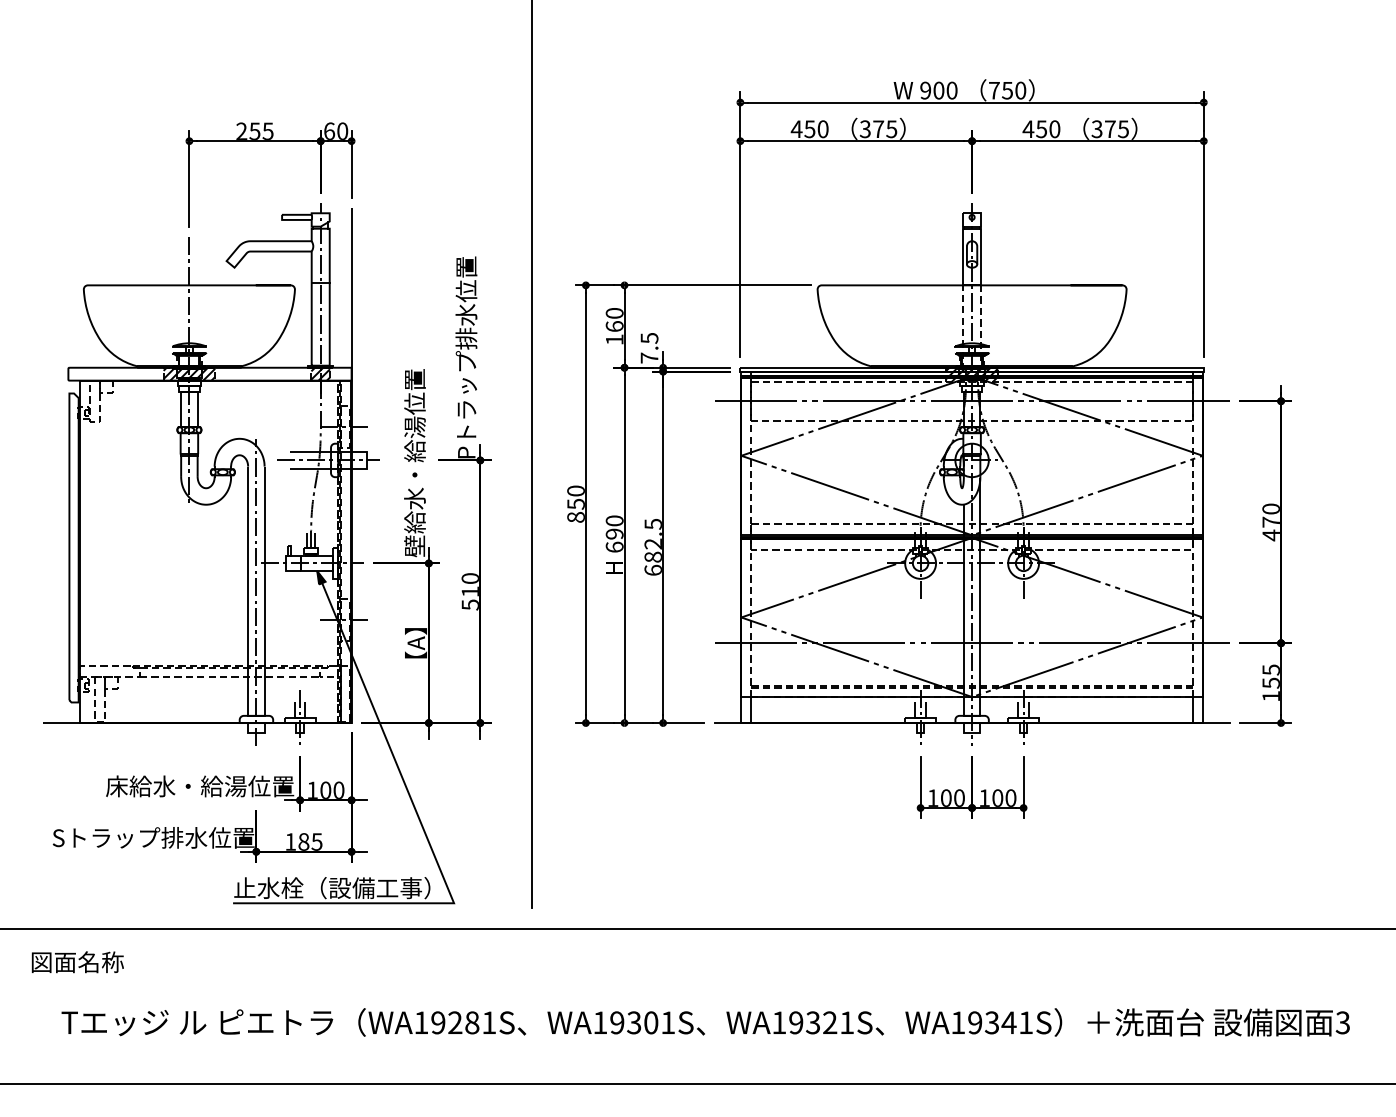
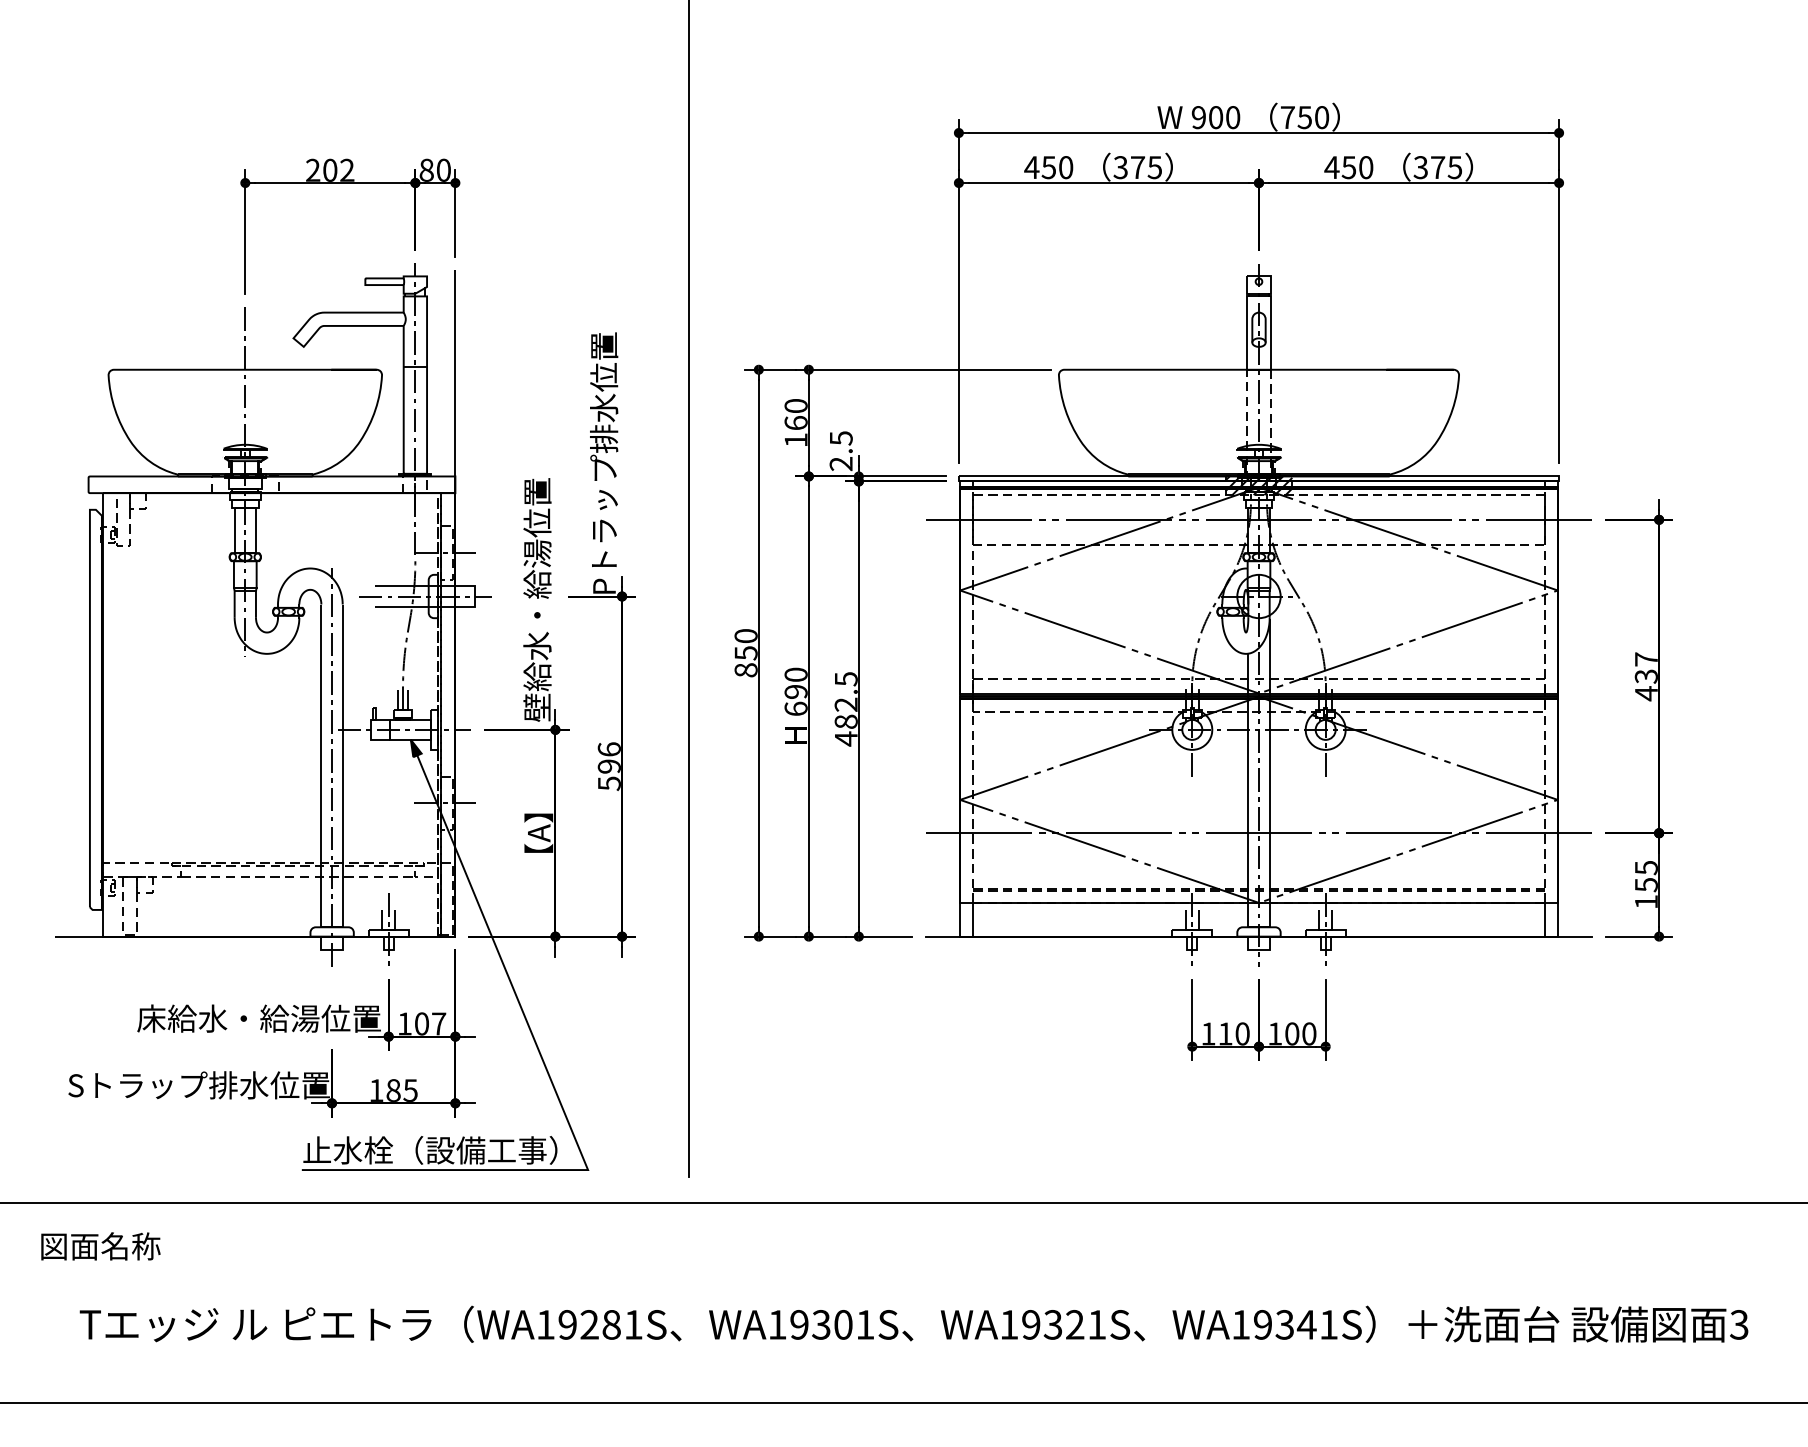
text: (261, 130) -> (338, 169), 255 -> 202
text: (329, 130) -> (426, 169), 60 -> 80
text: (649, 357) -> (841, 463), 7.5 -> 2.5
hatch: (189, 373) -> (245, 483), removed
hatch: (320, 373) -> (415, 483), removed
text: (1270, 515) -> (1645, 667), 470 -> 437
text: (652, 570) -> (845, 739), 682.5 -> 482.5
text: (469, 585) -> (608, 758), 510 -> 596
text: (338, 789) -> (438, 1022), 100 -> 107
text: (946, 797) -> (1225, 1033), 100 -> 110

